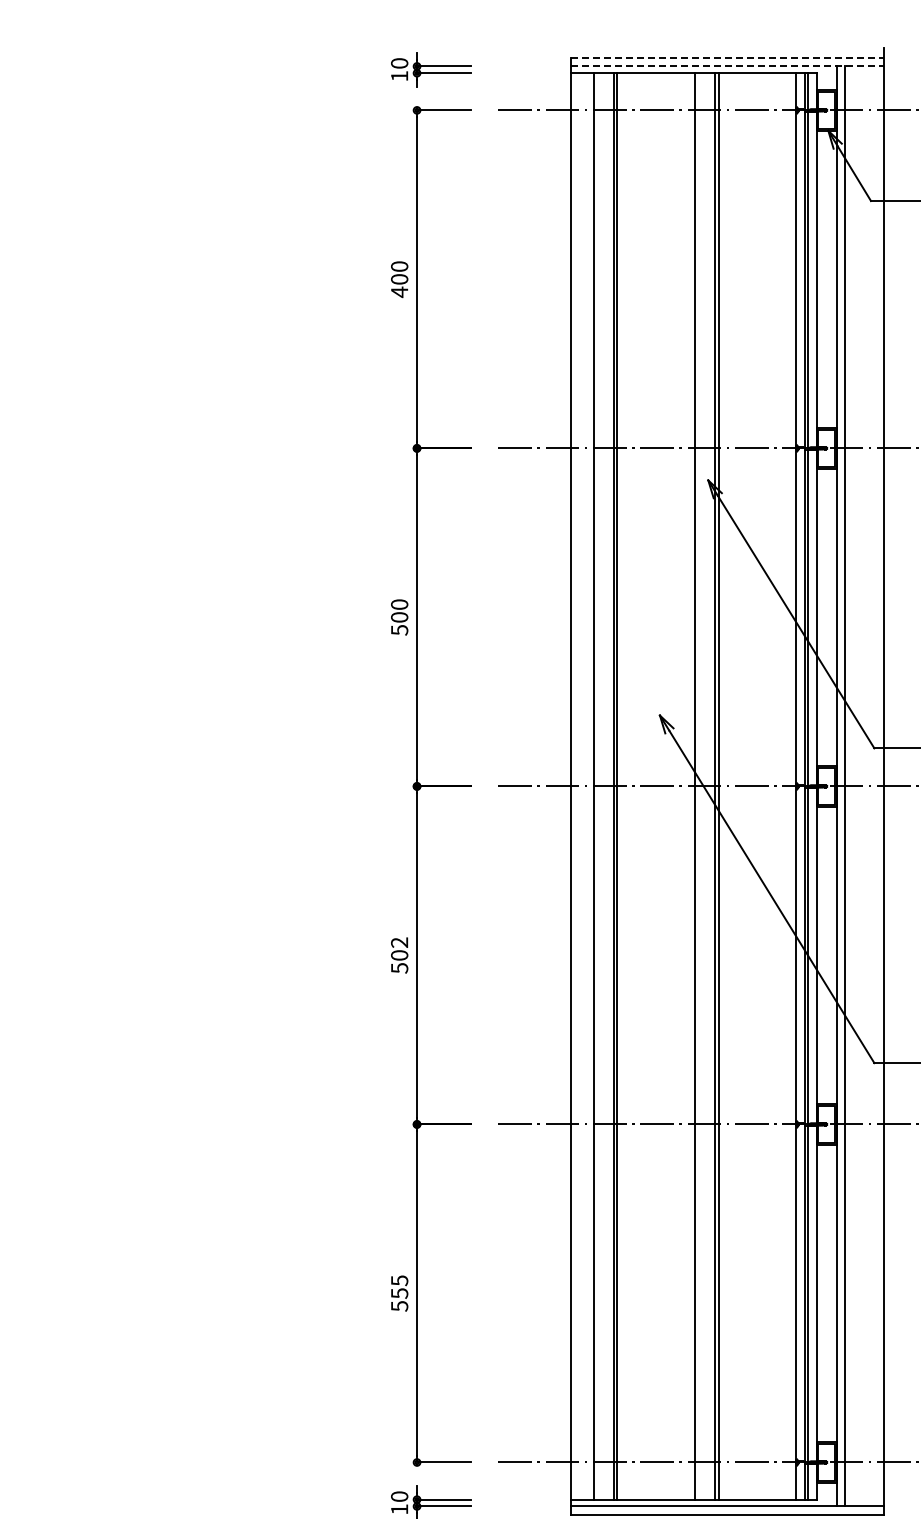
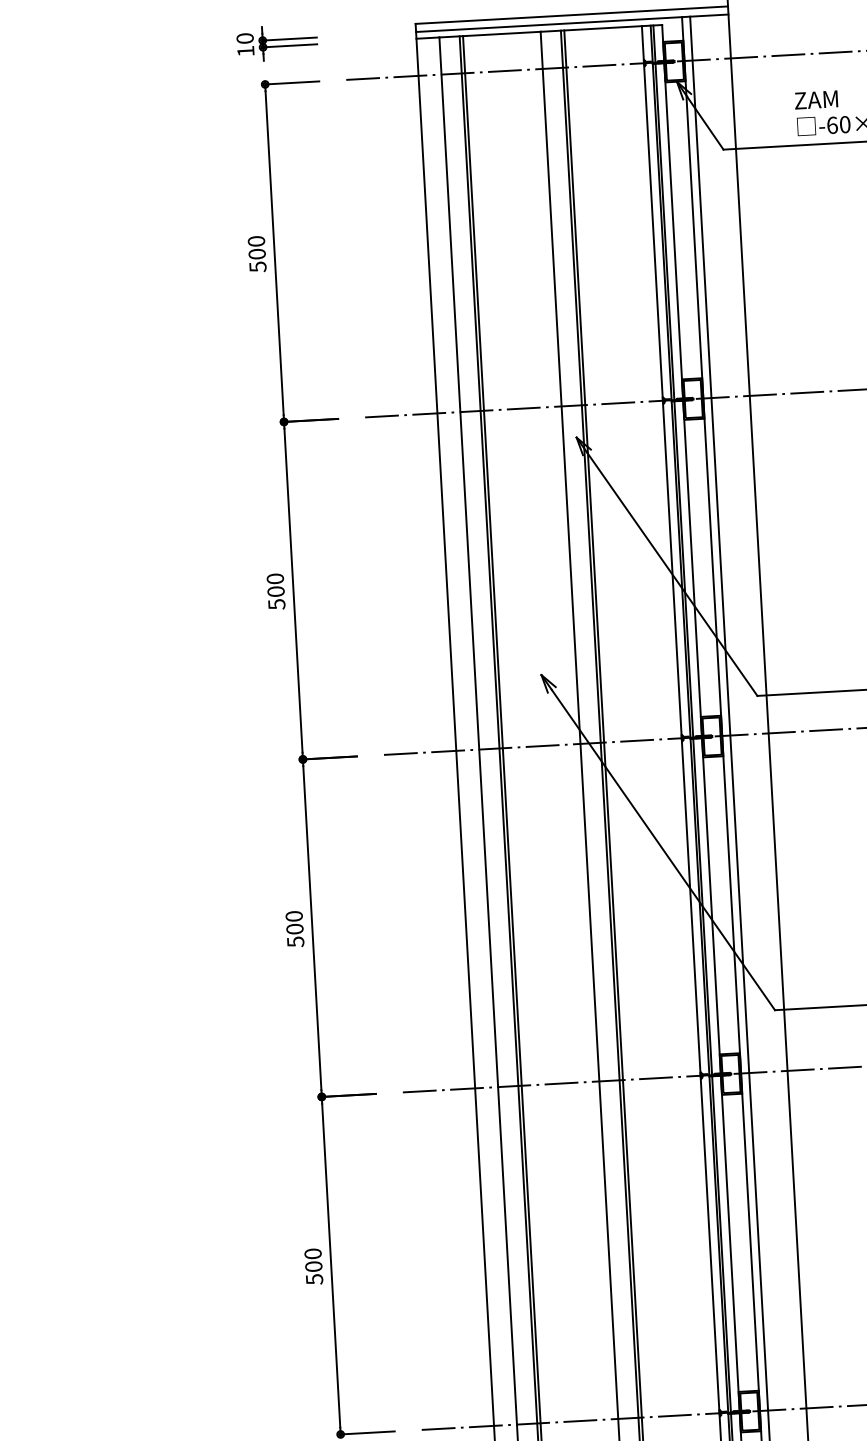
line: (727, 58) -> (572, 15), dashed -> solid
line: (727, 66) -> (572, 23), dashed -> solid
text: (399, 292) -> (257, 267), 400 -> 500
text: (399, 942) -> (294, 916), 502 -> 500
text: (399, 1286) -> (313, 1259), 555 -> 500

